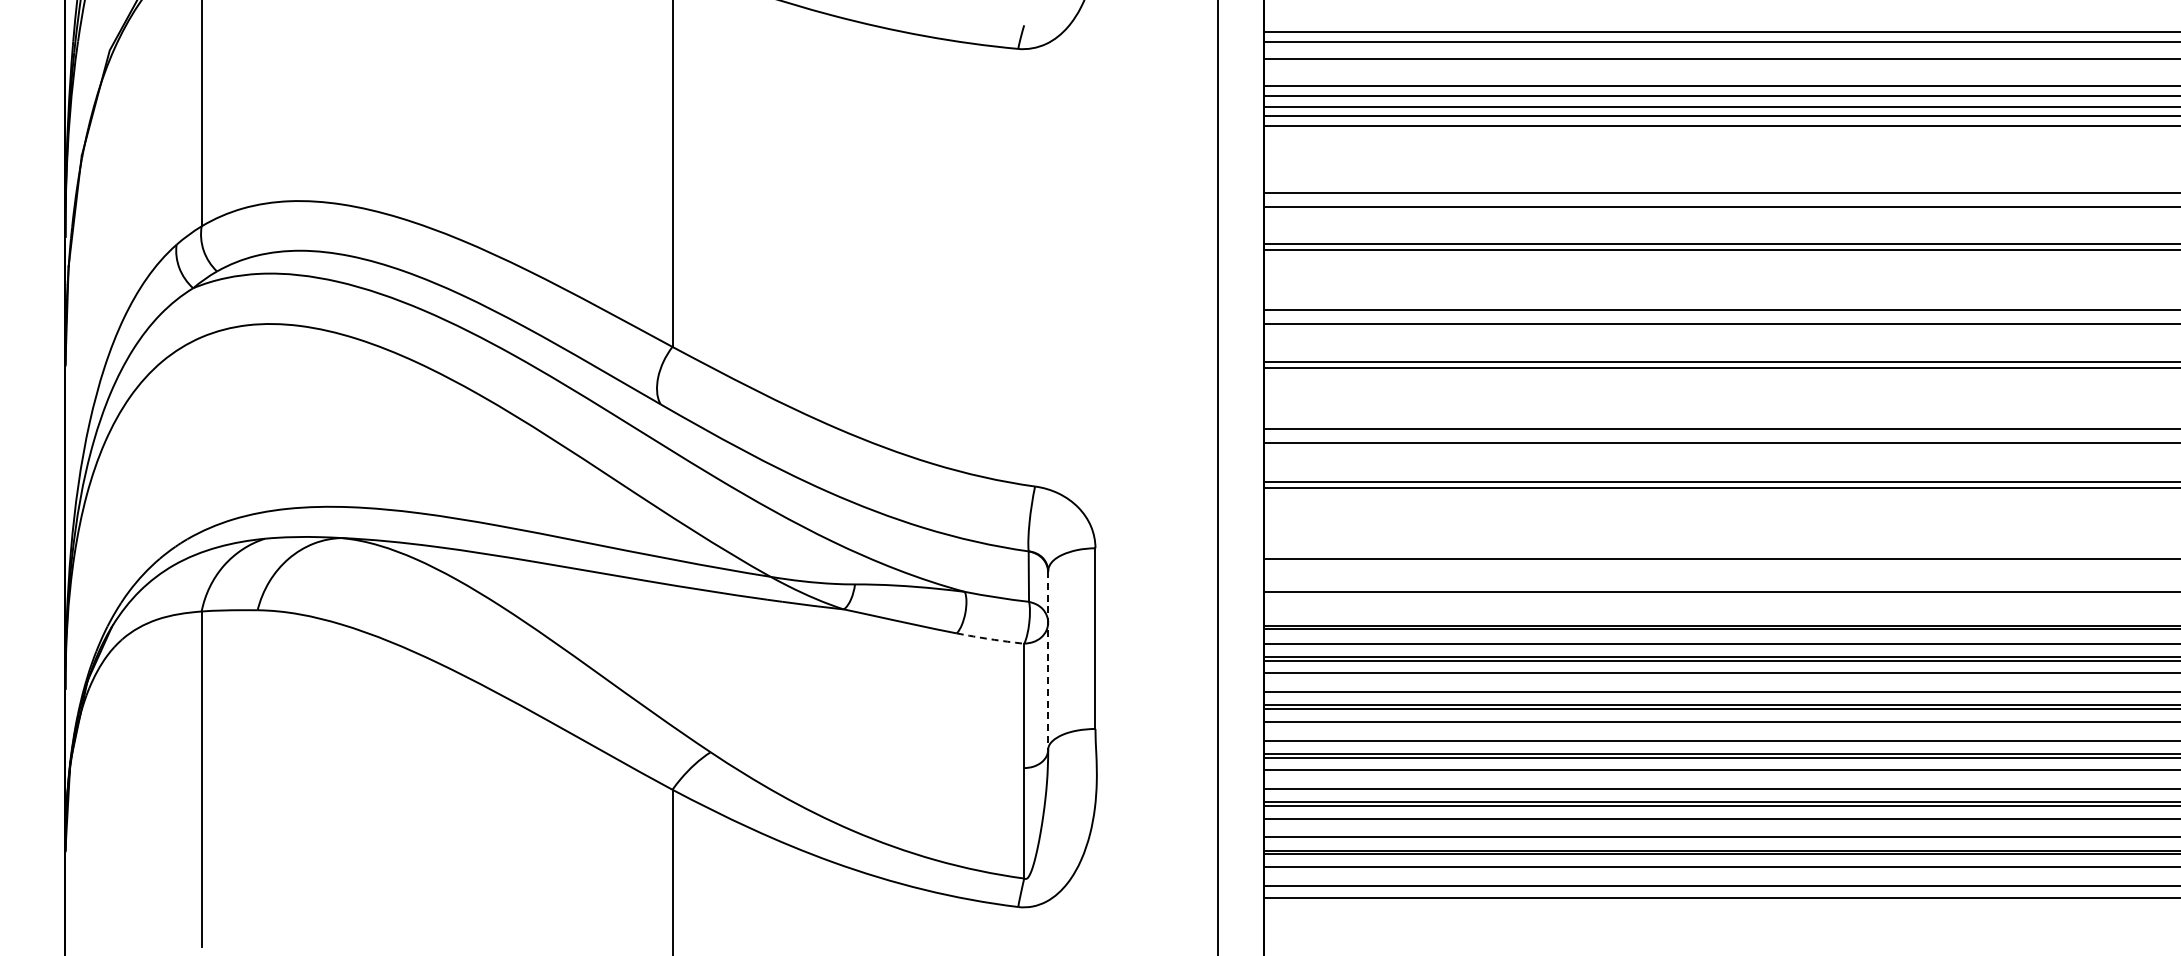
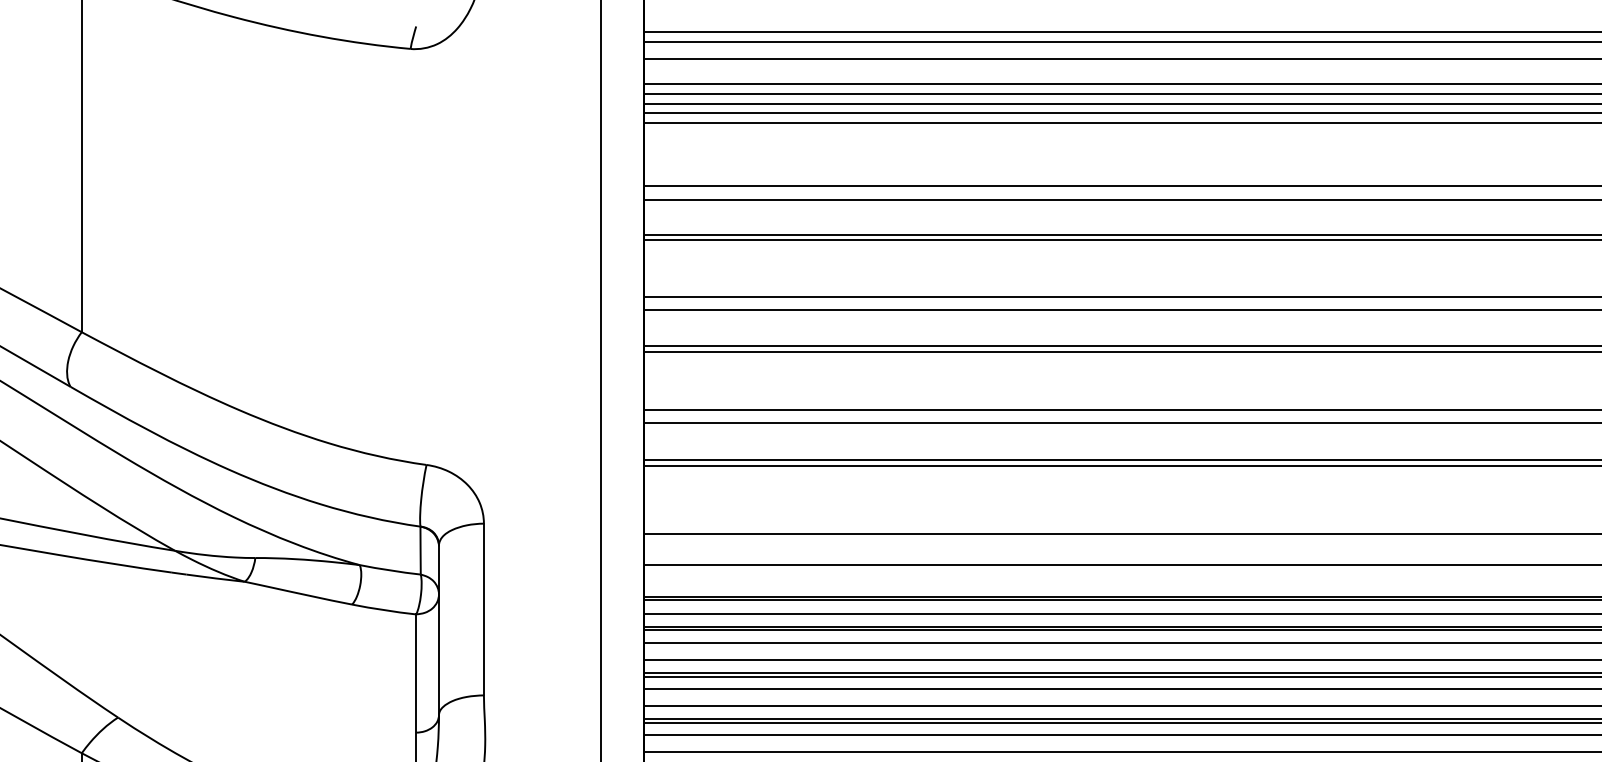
arc: (990, 639) -> (384, 610), dashed -> solid
line: (1048, 660) -> (439, 630), dashed -> solid

